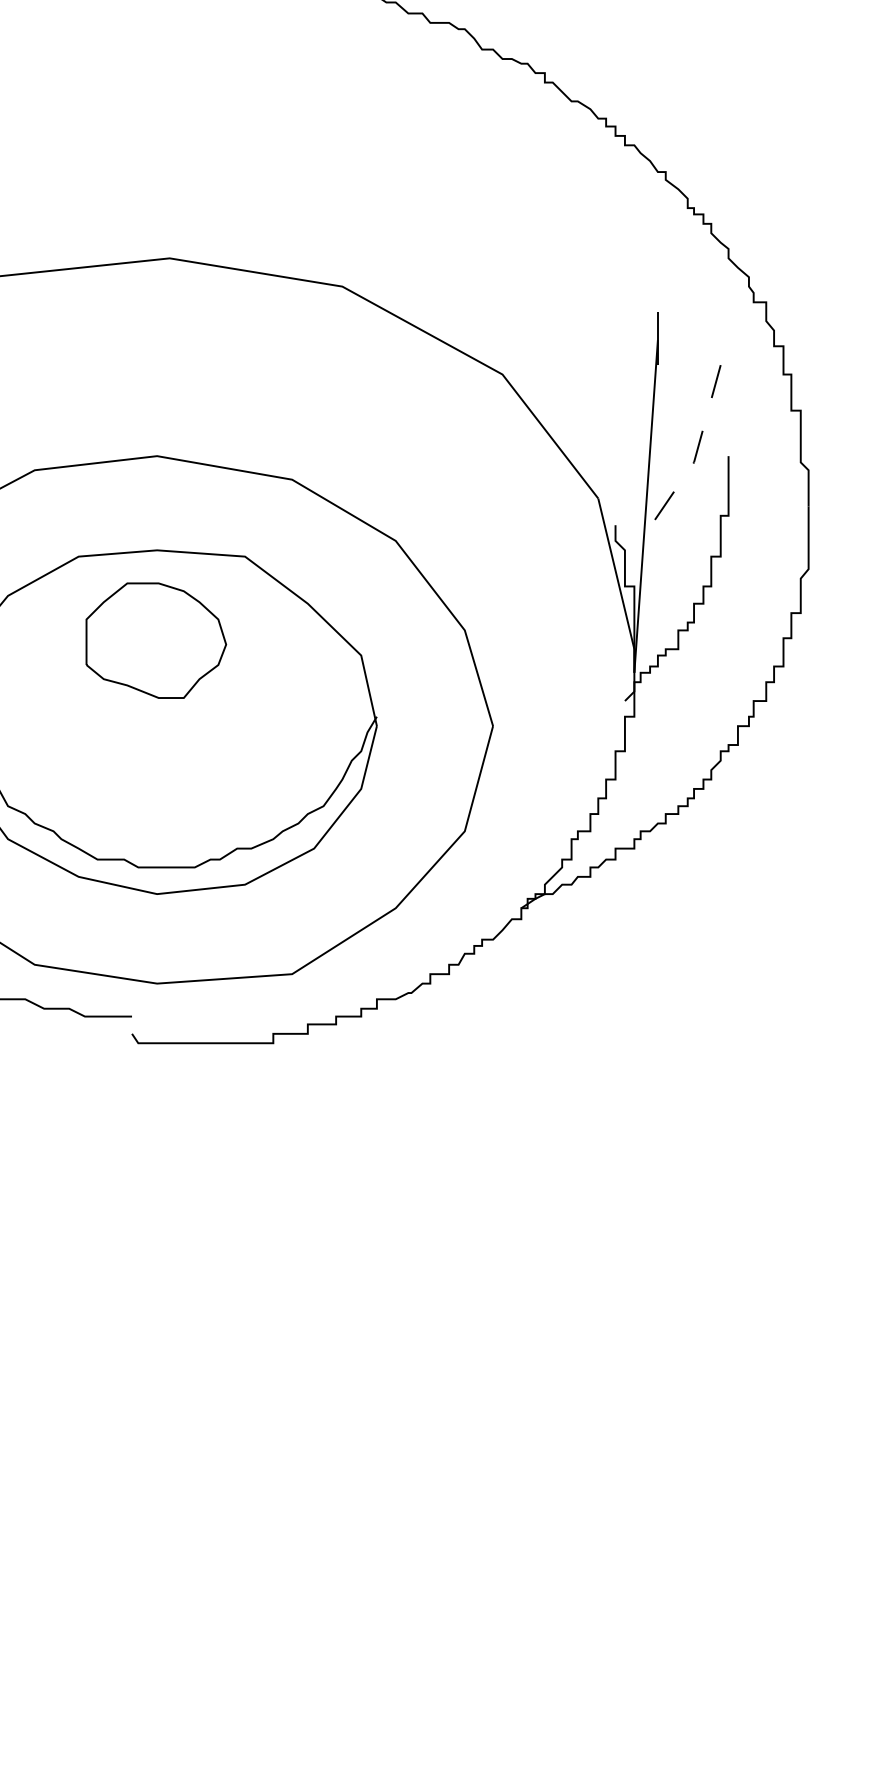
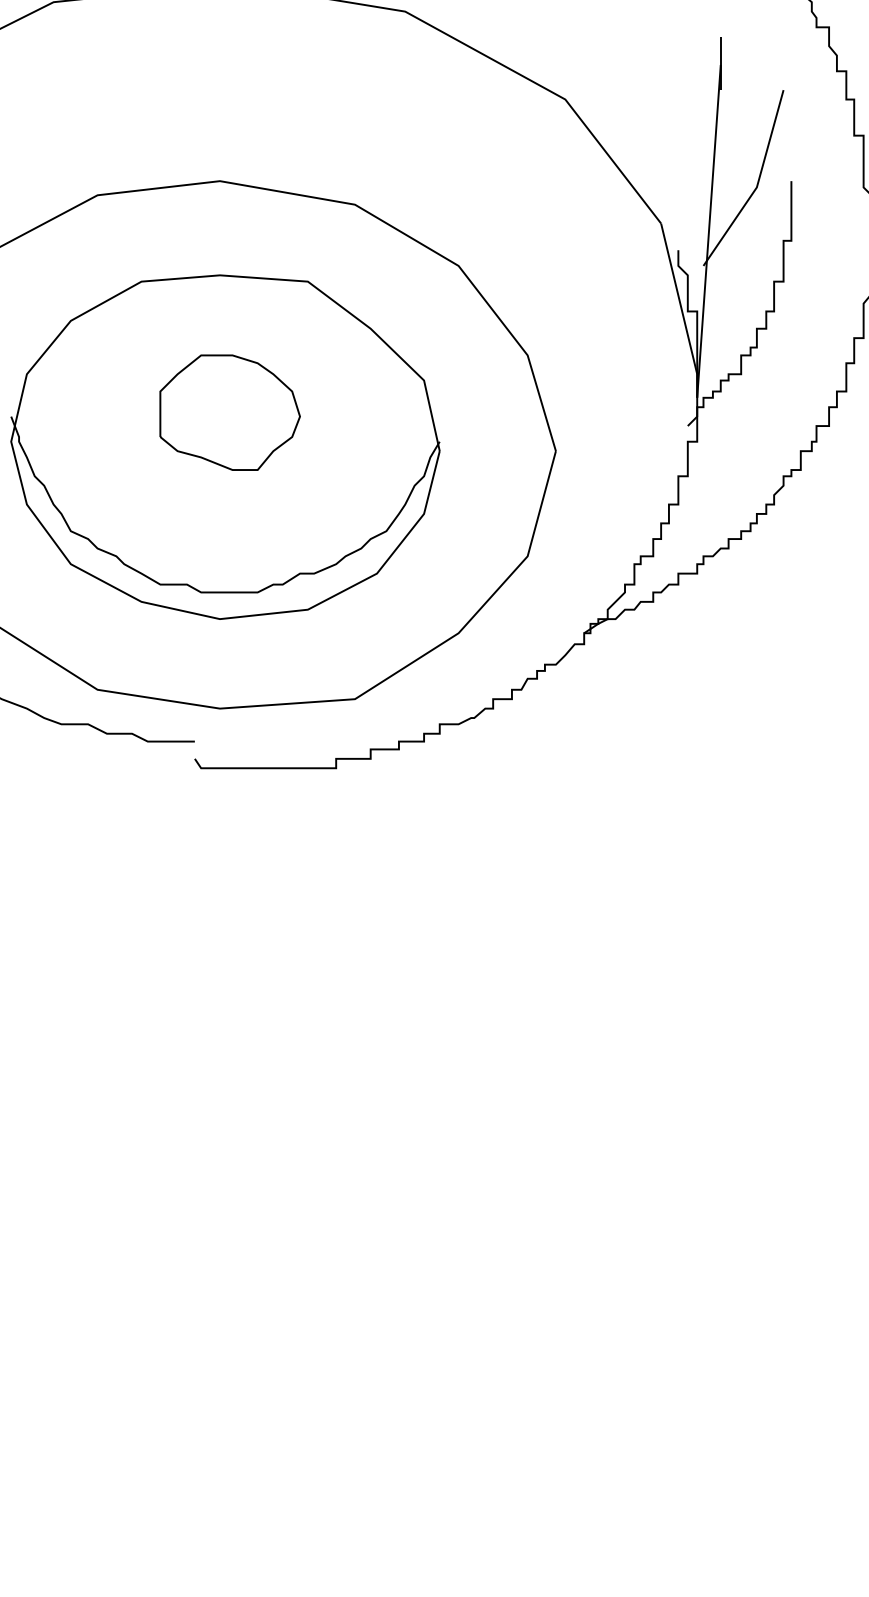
line: (694, 460) -> (757, 185), dashed -> solid
part: (156, 640) -> (230, 412), moved

